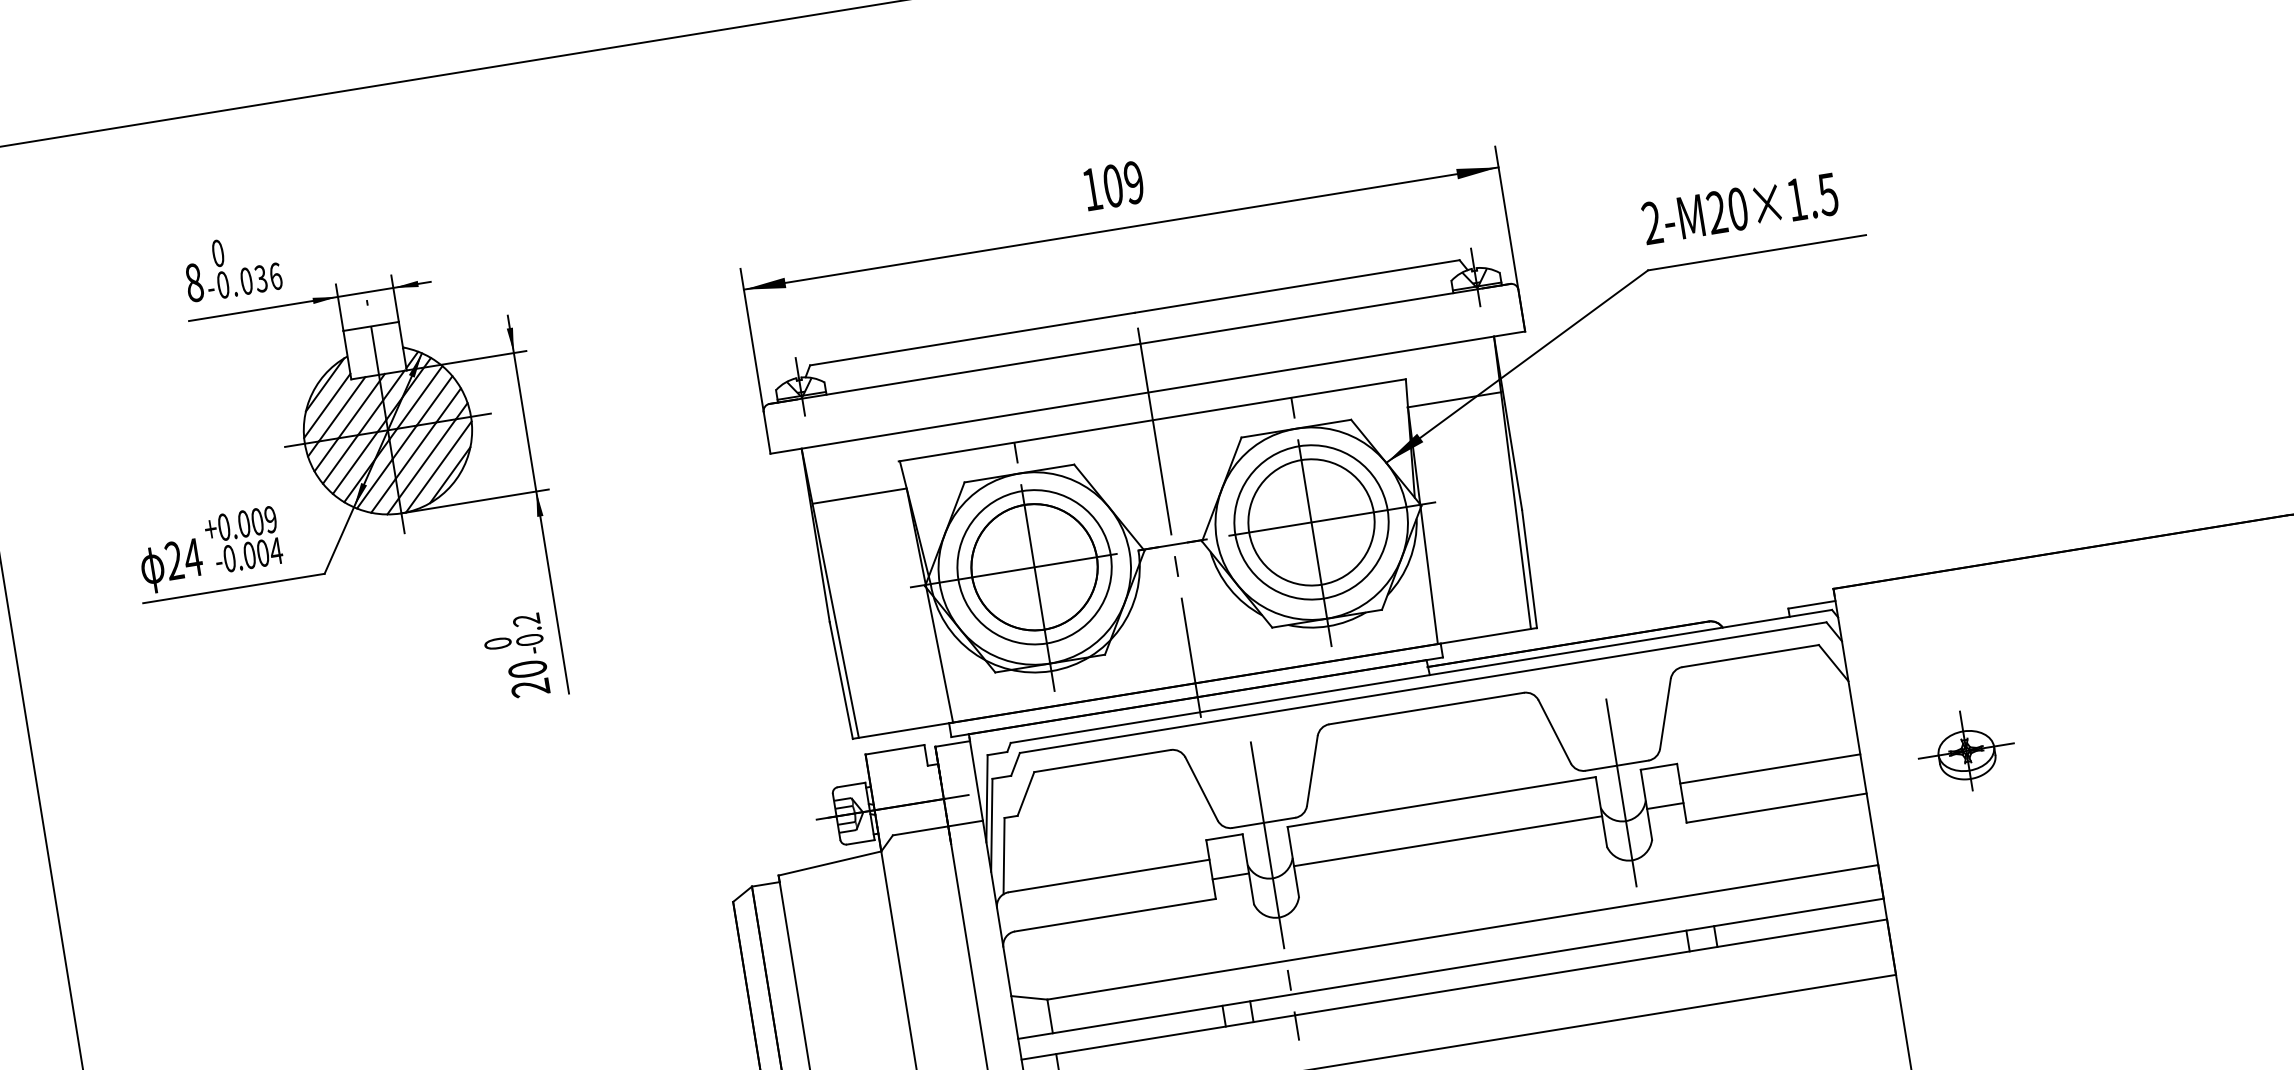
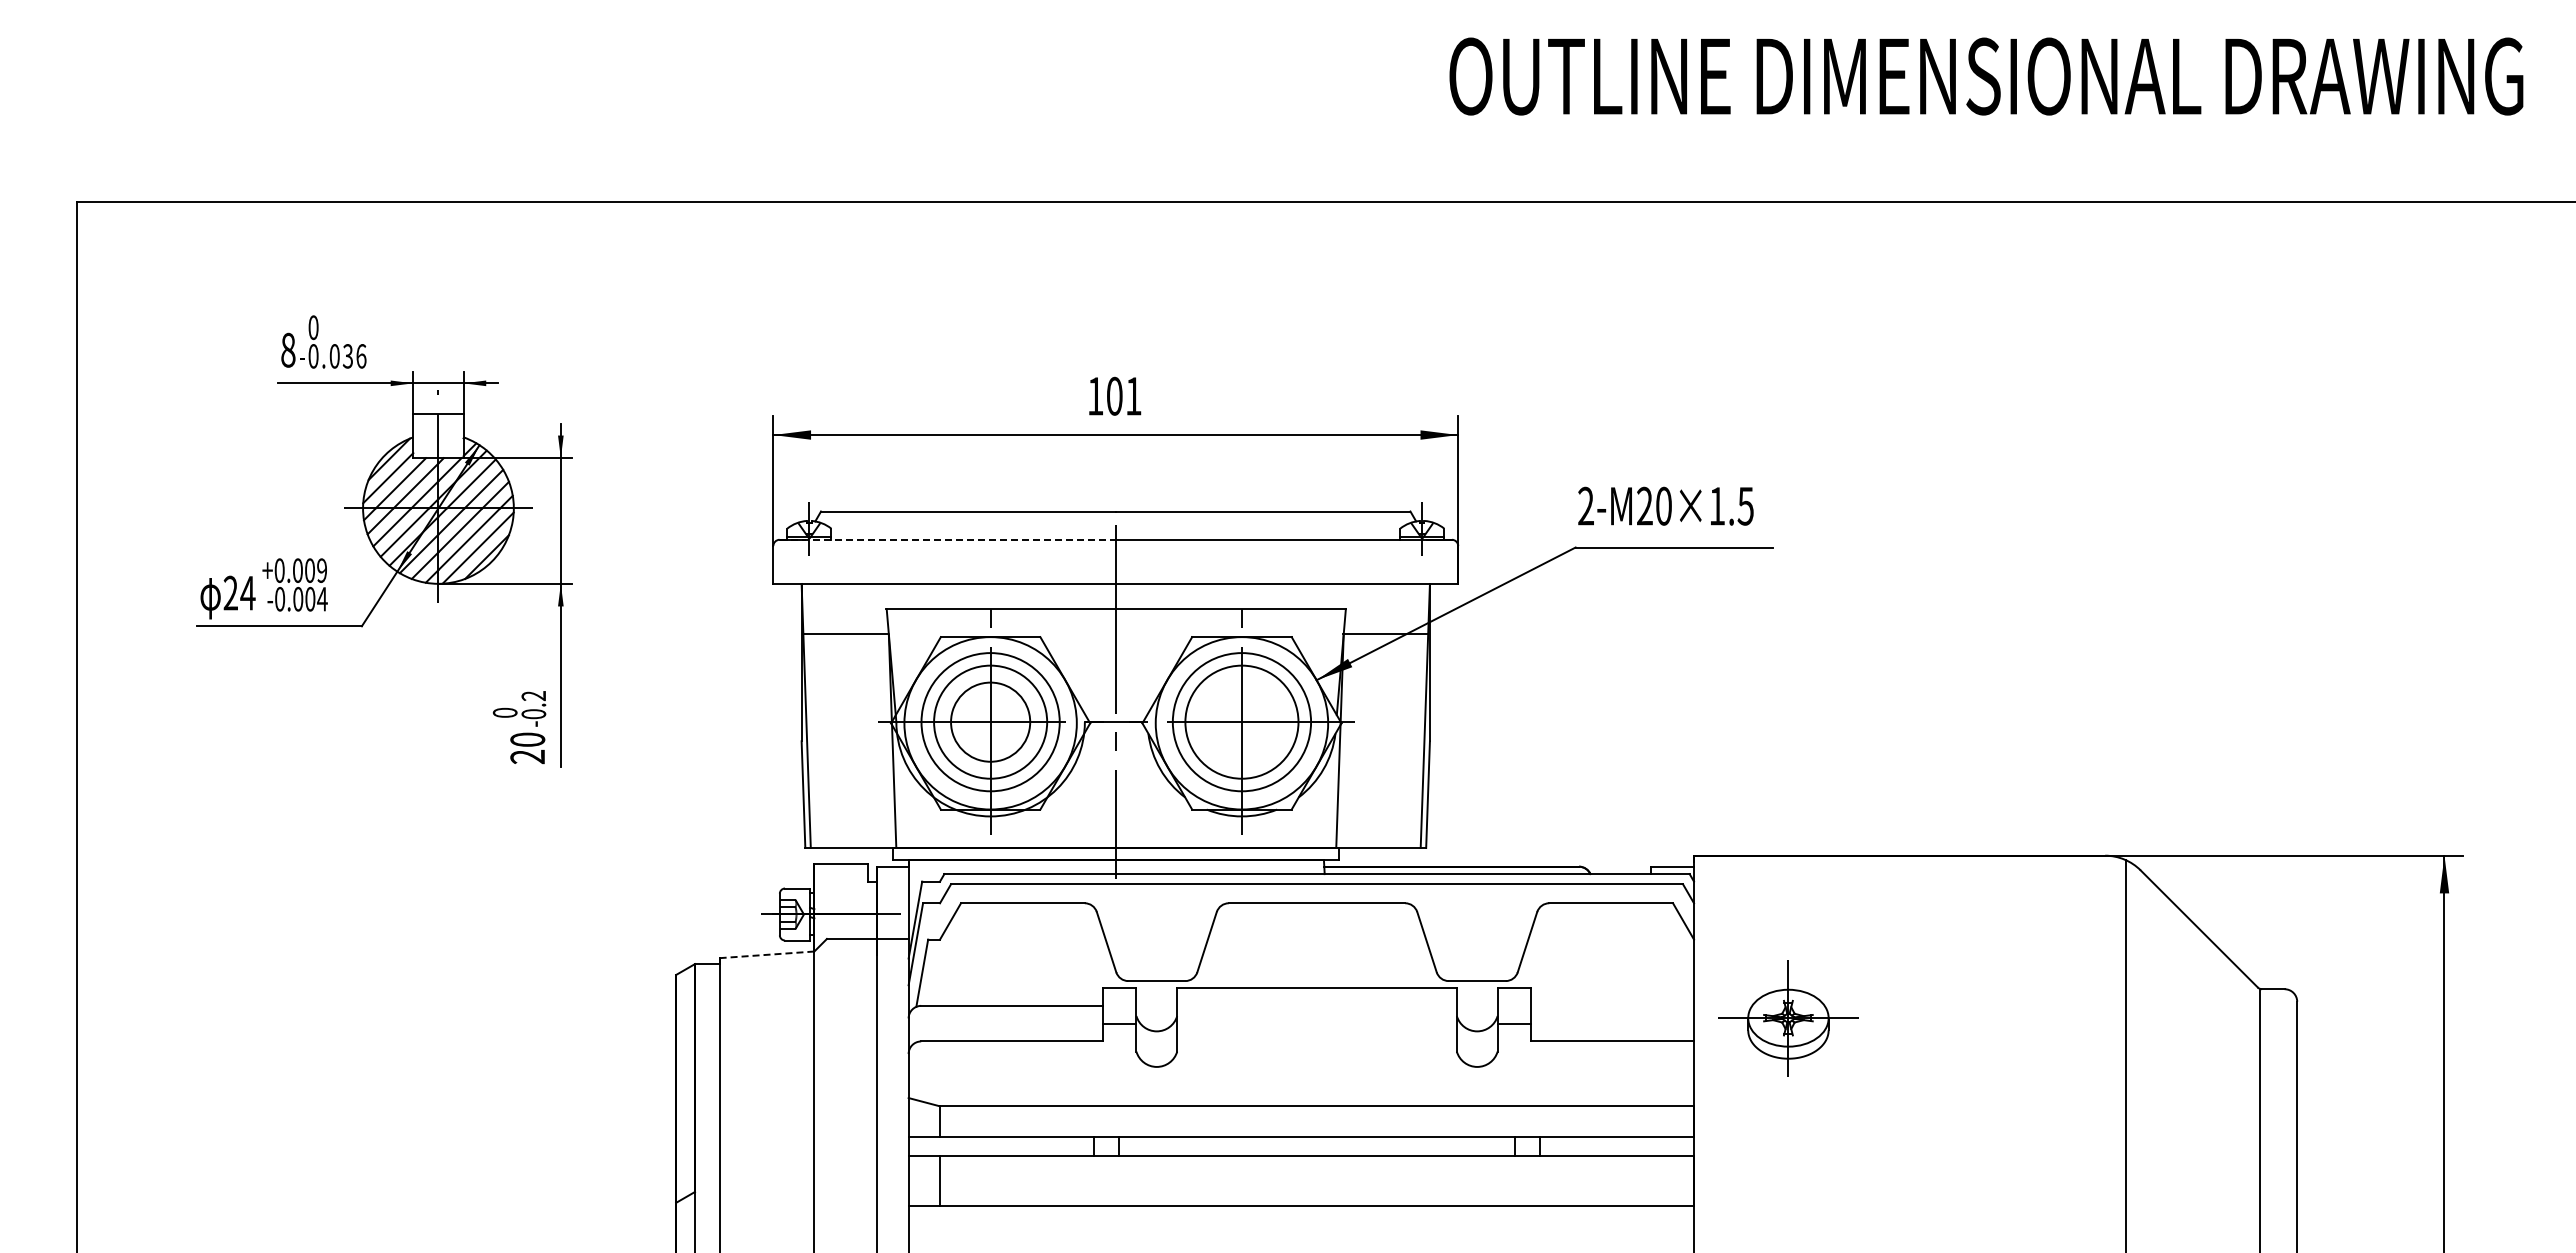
text: (1133, 181) -> (1133, 395), 109 -> 101
line: (955, 373) -> (948, 539), solid -> dashed
circle: (1034, 566) -> (990, 721), size x0.7
part: (1965, 750) -> (1787, 1017), size x1.6
line: (1770, 768) -> (1612, 1005), removed
line: (1621, 792) -> (1477, 1005), removed
line: (1447, 841) -> (1316, 1023), removed
line: (829, 863) -> (766, 954), solid -> dashed
line: (1274, 890) -> (1156, 1042), removed

